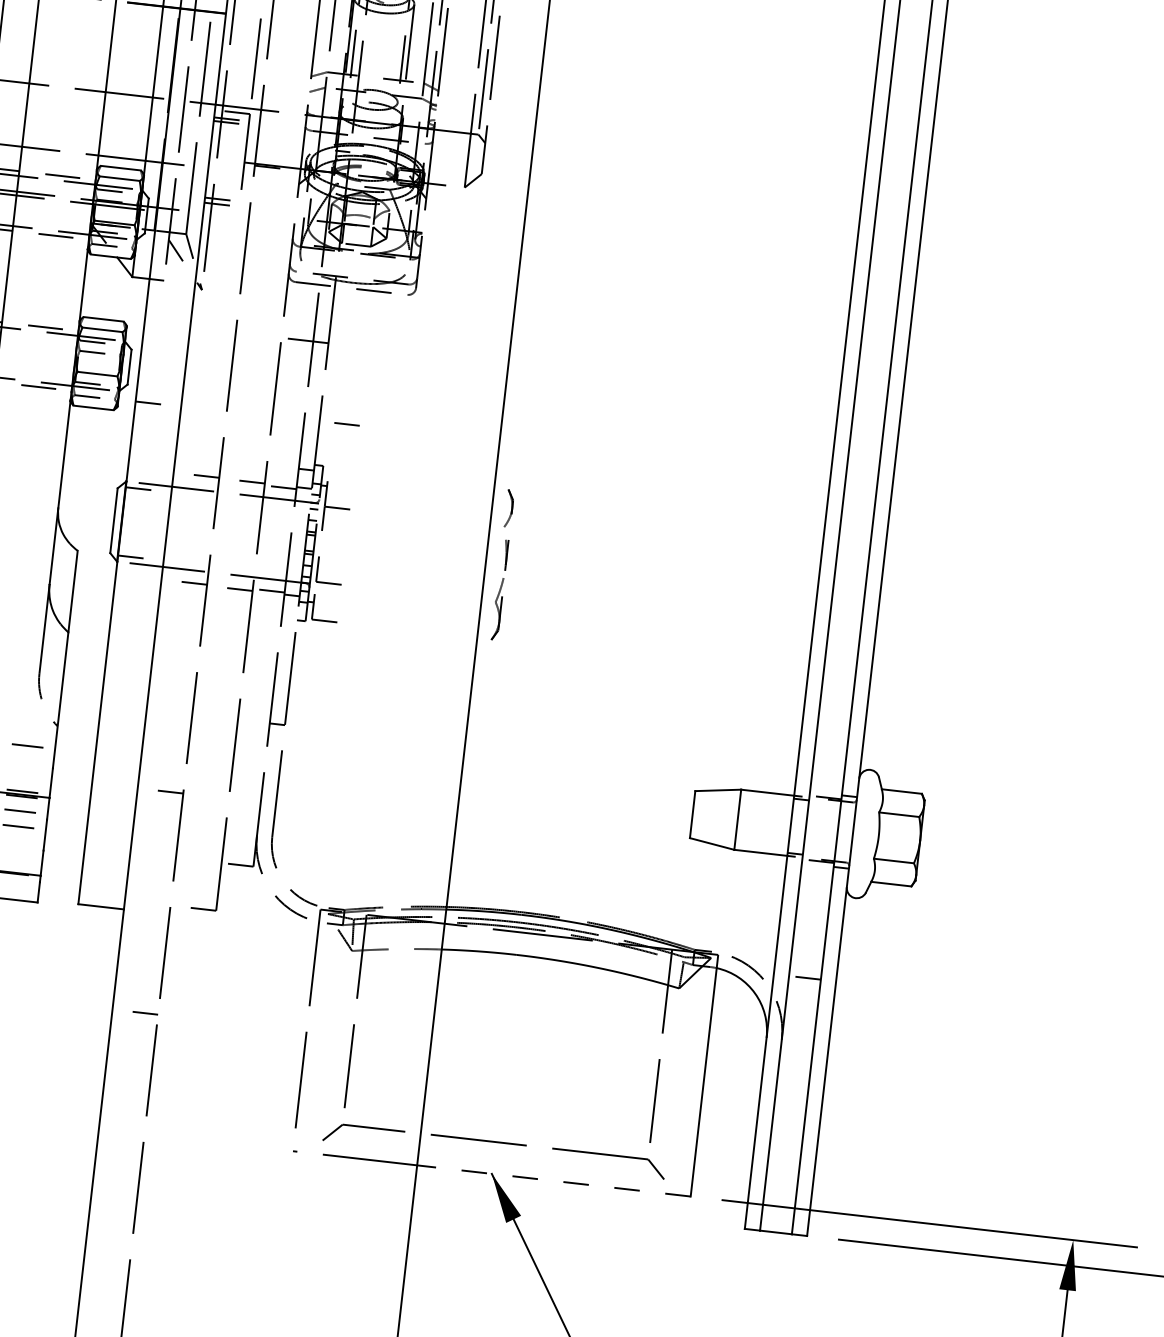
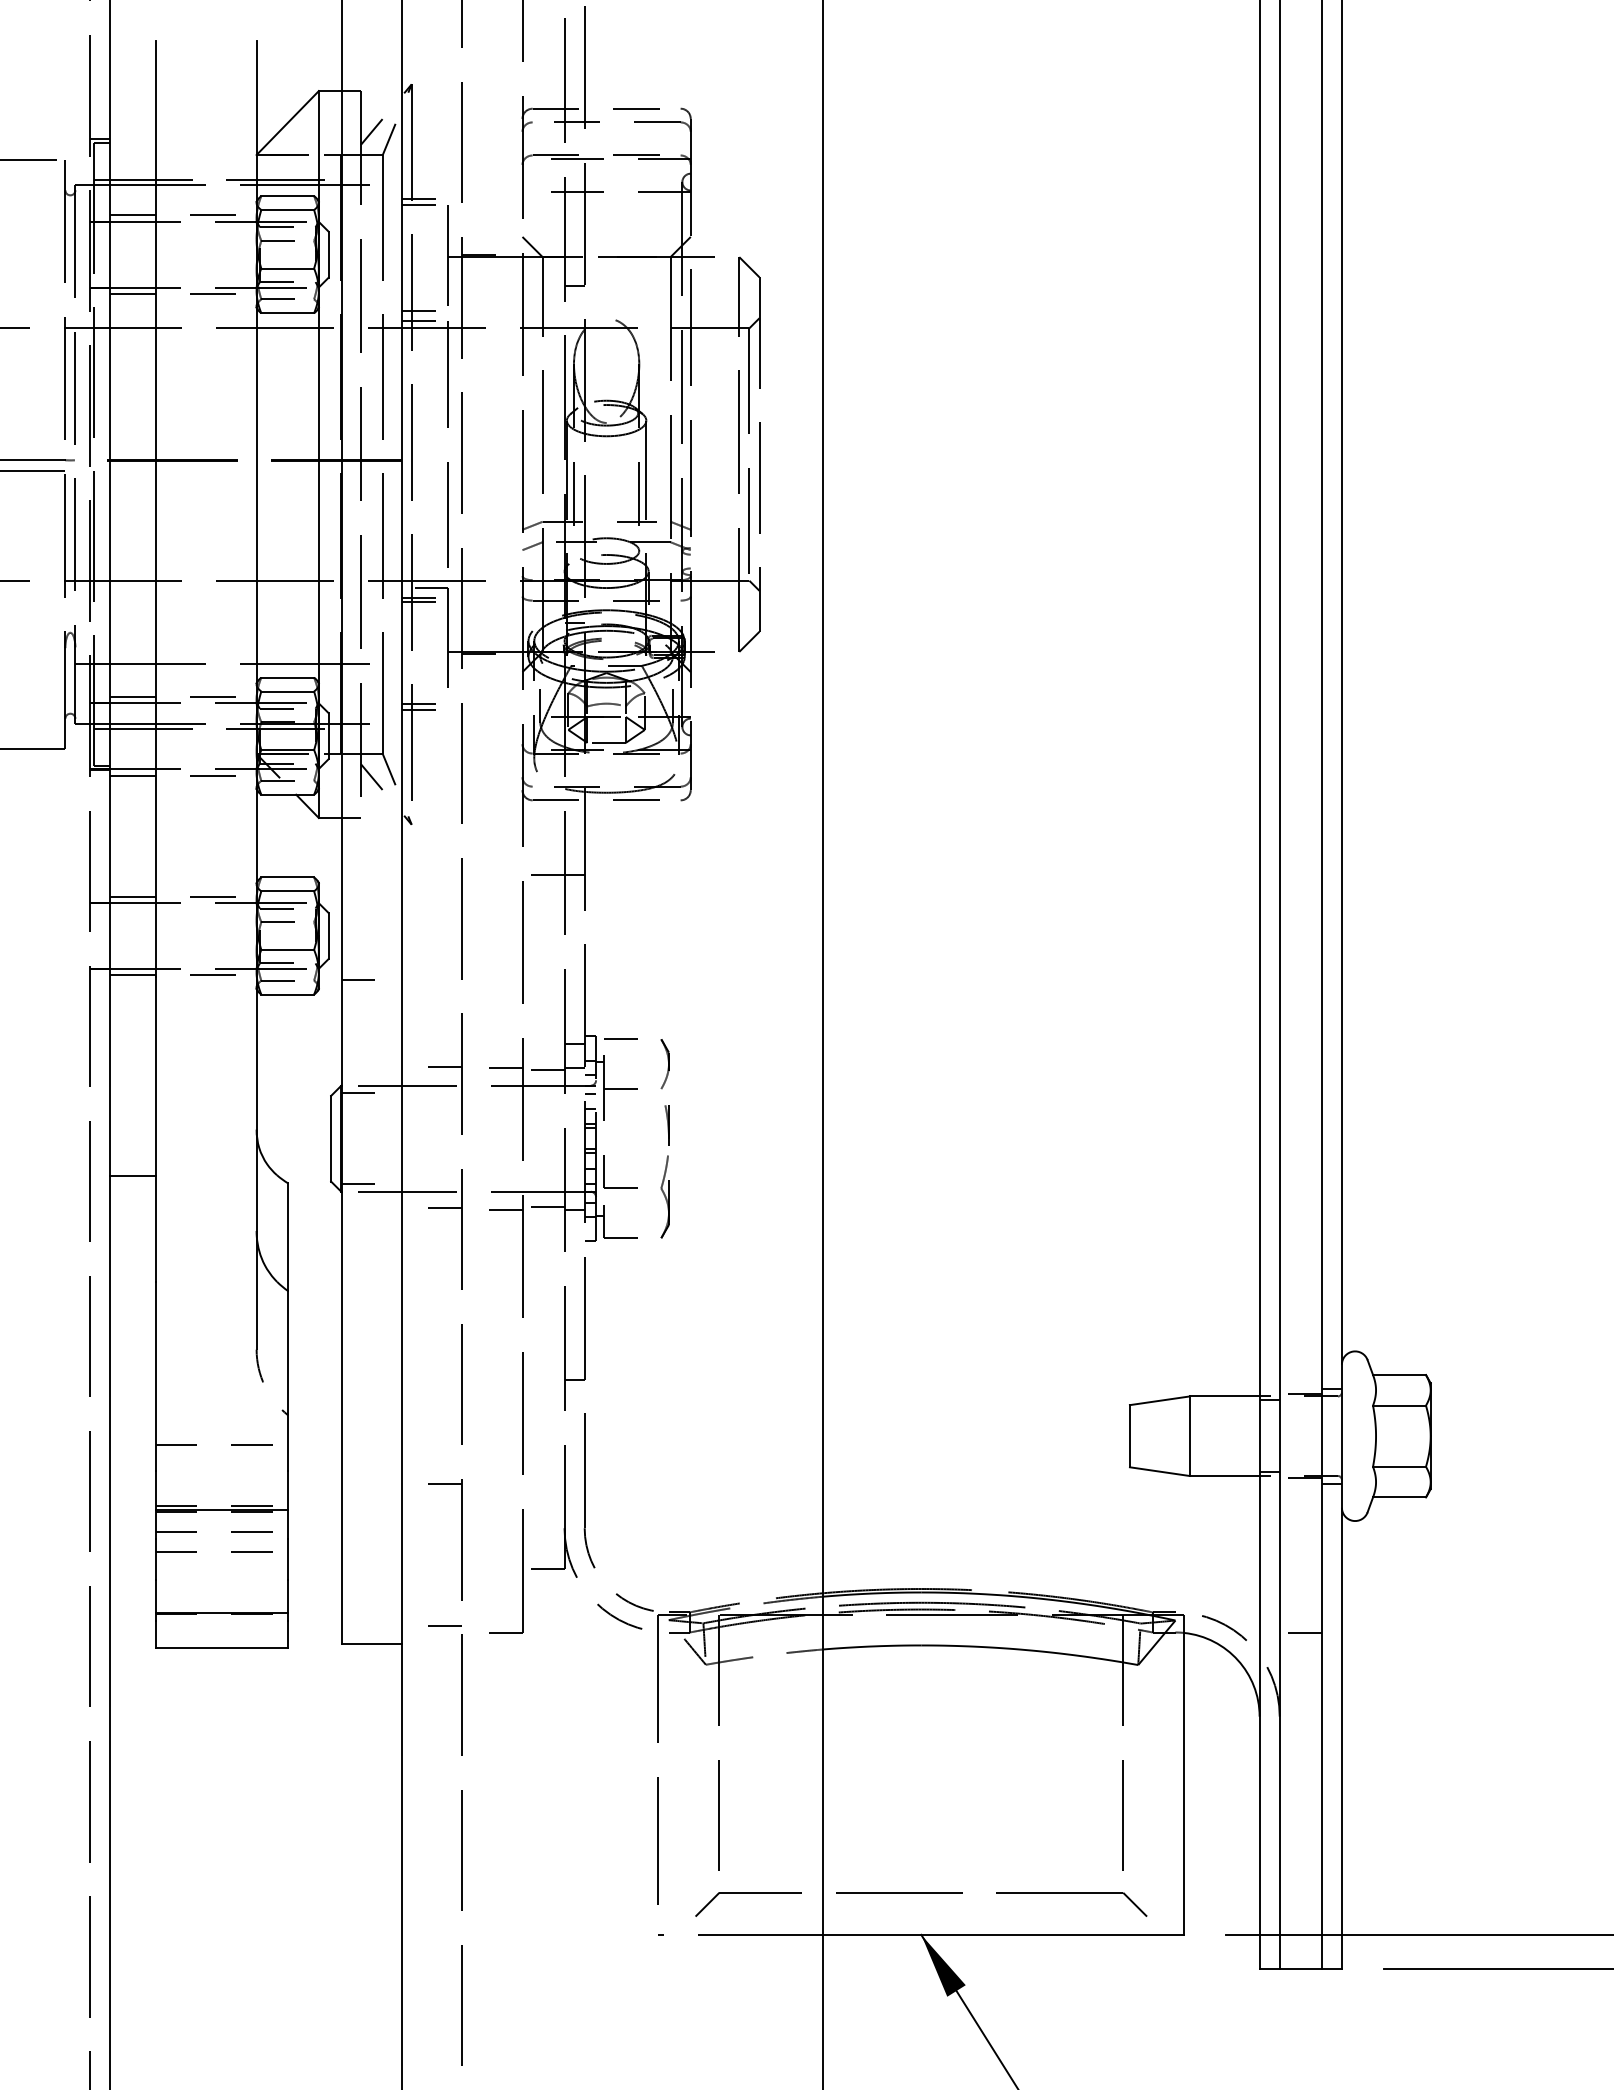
line: (346, 423) -> (620, 1038), moved
part: (502, 564) -> (664, 1138), moved
line: (144, 1012) -> (444, 1625), moved
line: (554, 1180) -> (1003, 1934), dashed -> solid

